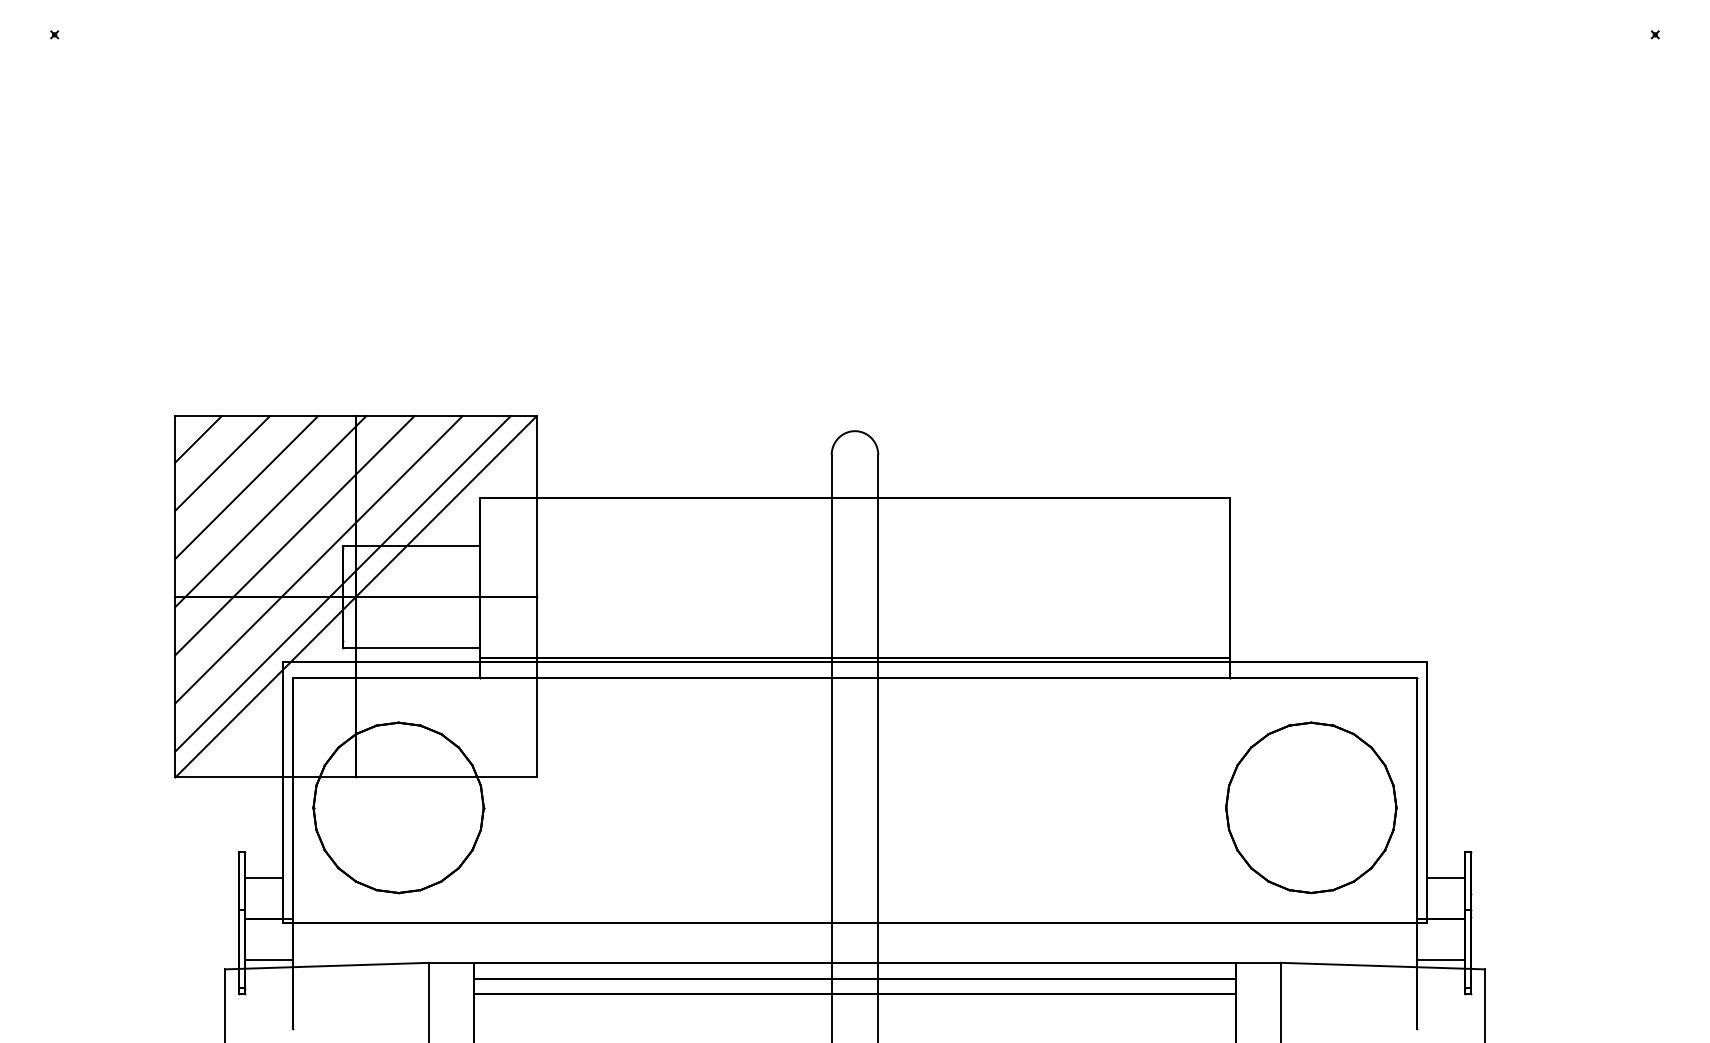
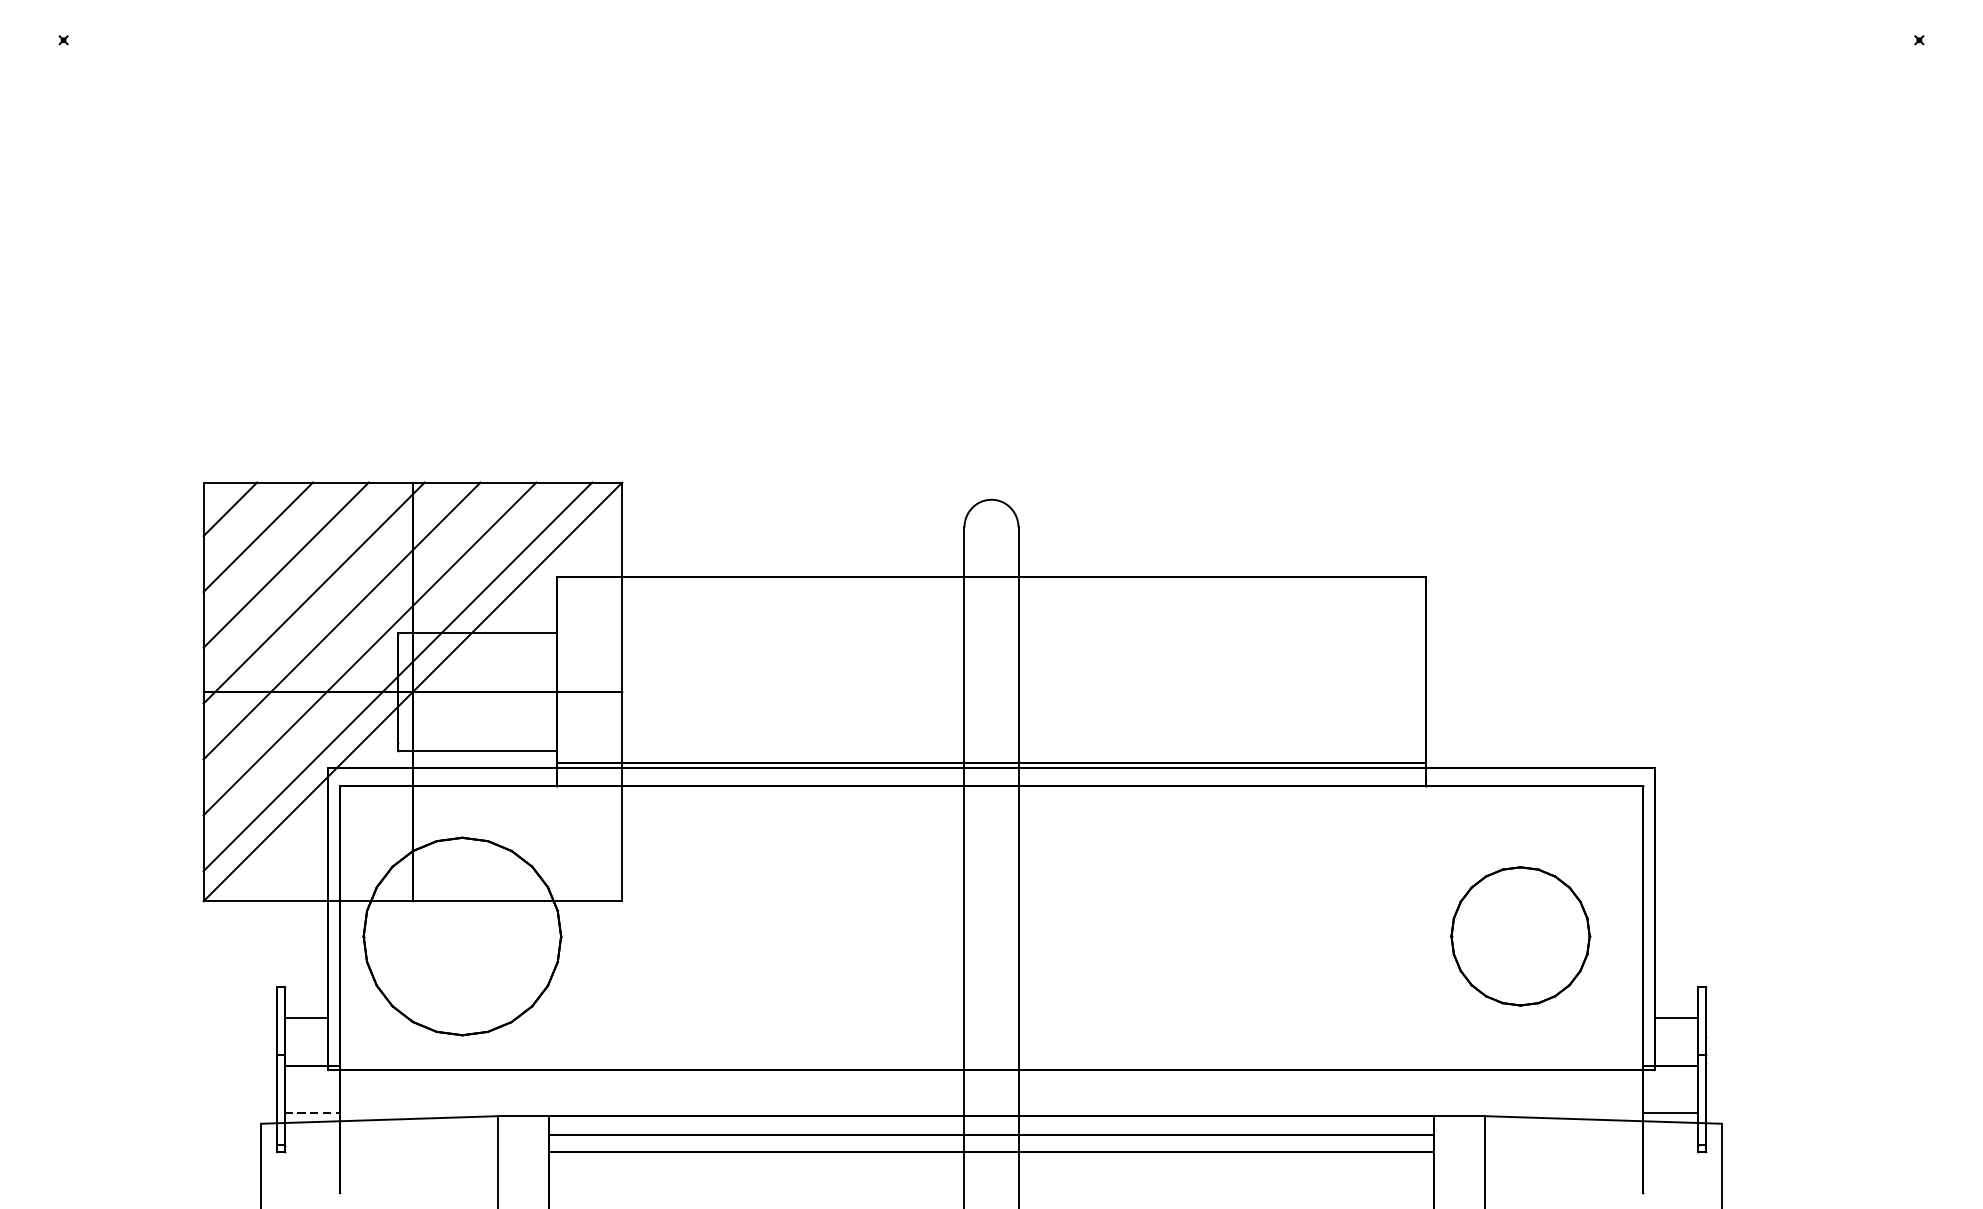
part: (1311, 807) -> (1520, 936), size x0.7
line: (269, 959) -> (312, 1112), solid -> dashed

